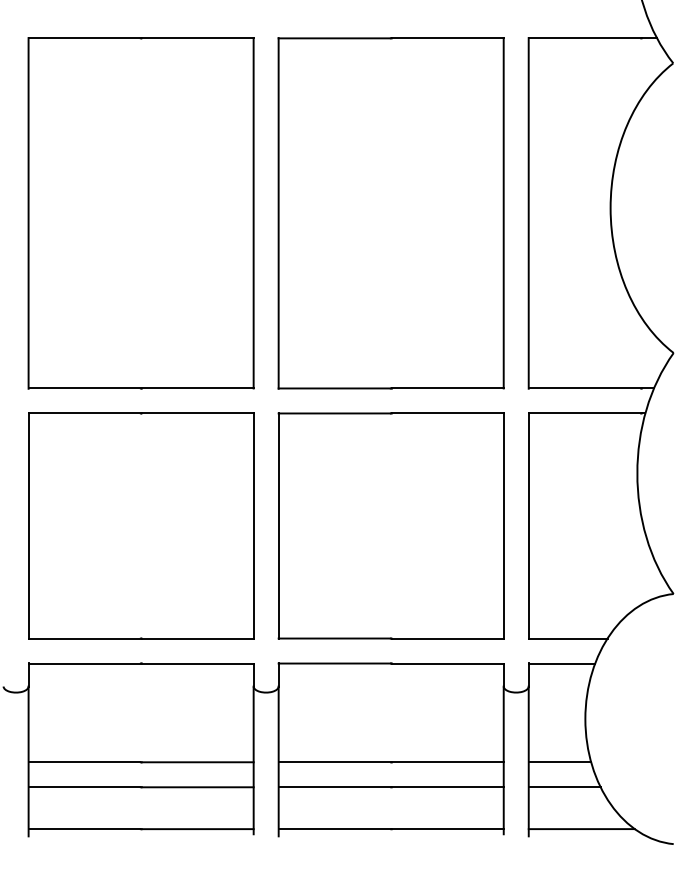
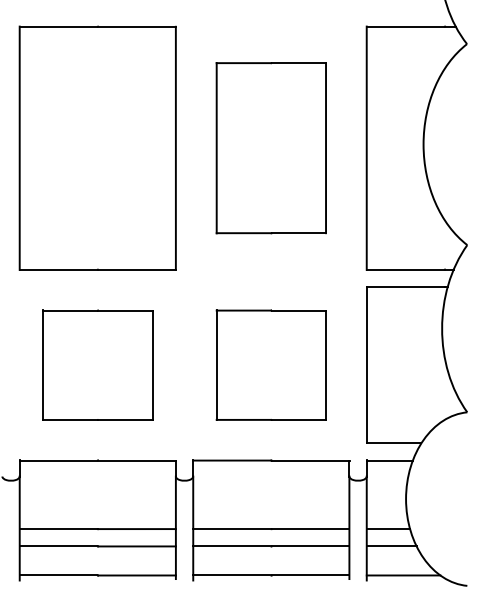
part: (391, 212) -> (271, 147), size x0.7
part: (140, 526) -> (97, 365), size x0.7
part: (391, 526) -> (271, 365), size x0.7

